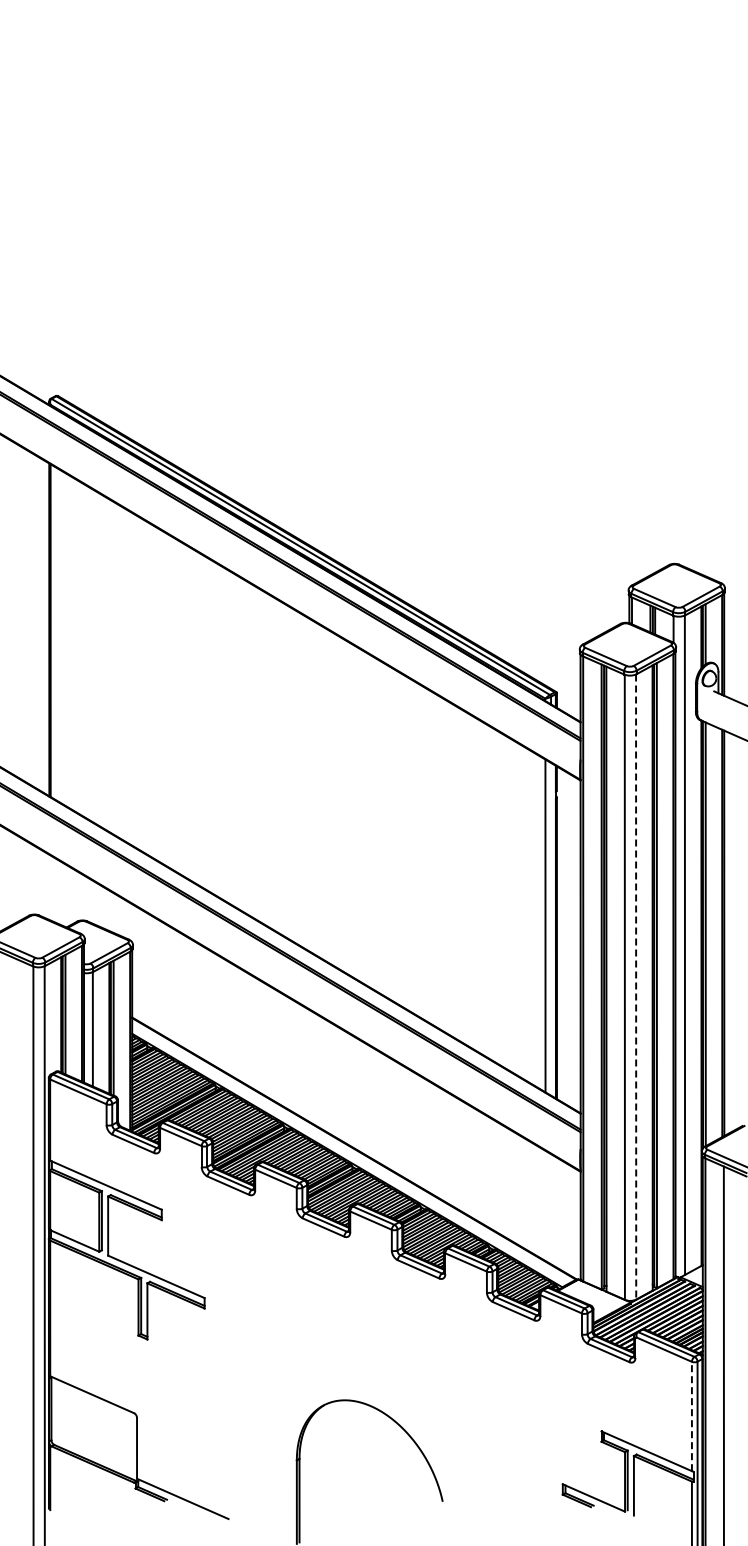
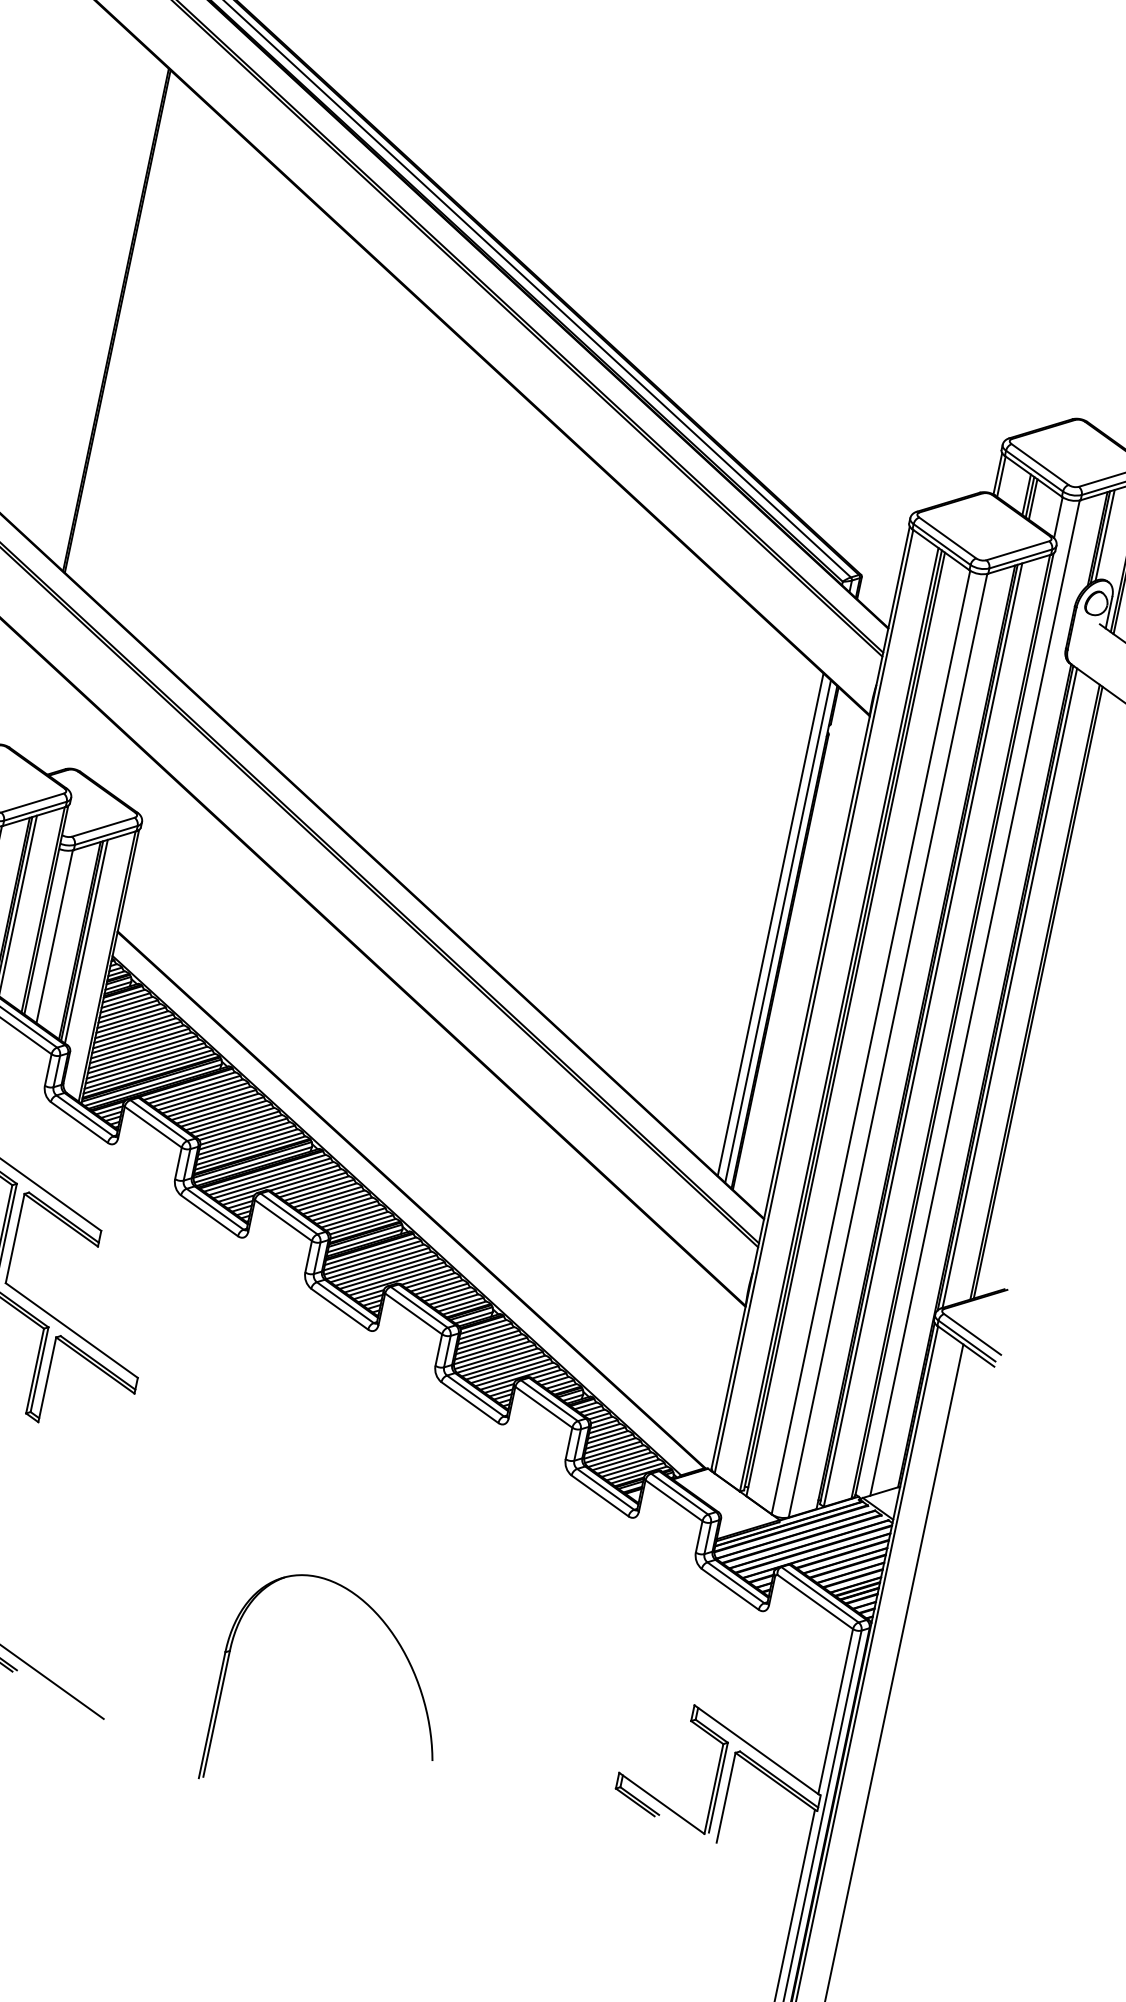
line: (551, 928) -> (778, 930), added
line: (636, 987) -> (888, 1046), dashed -> solid
line: (691, 1416) -> (835, 1711), dashed -> solid

